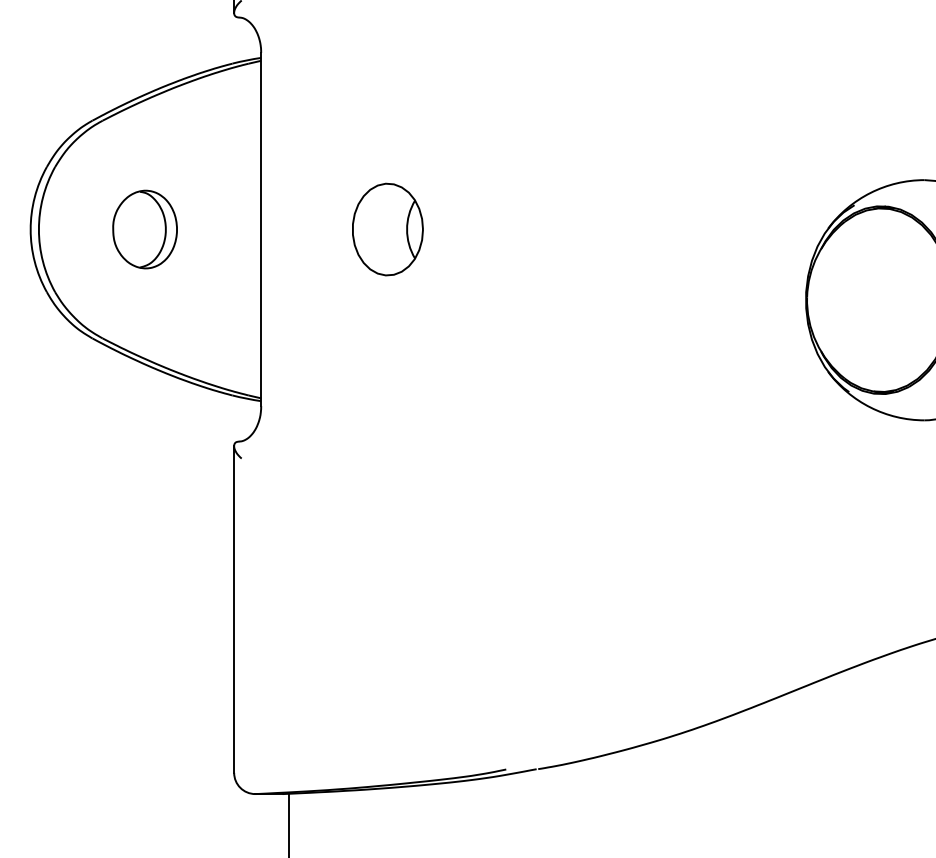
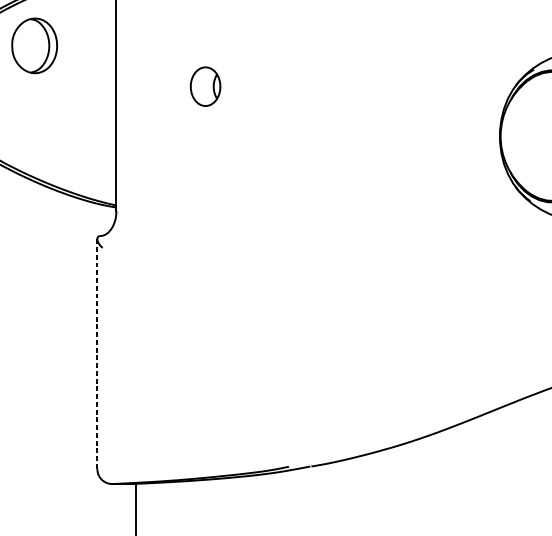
part: (144, 229) -> (34, 45), moved
part: (387, 229) -> (205, 86), size x0.6
line: (234, 610) -> (97, 354), solid -> dashed

